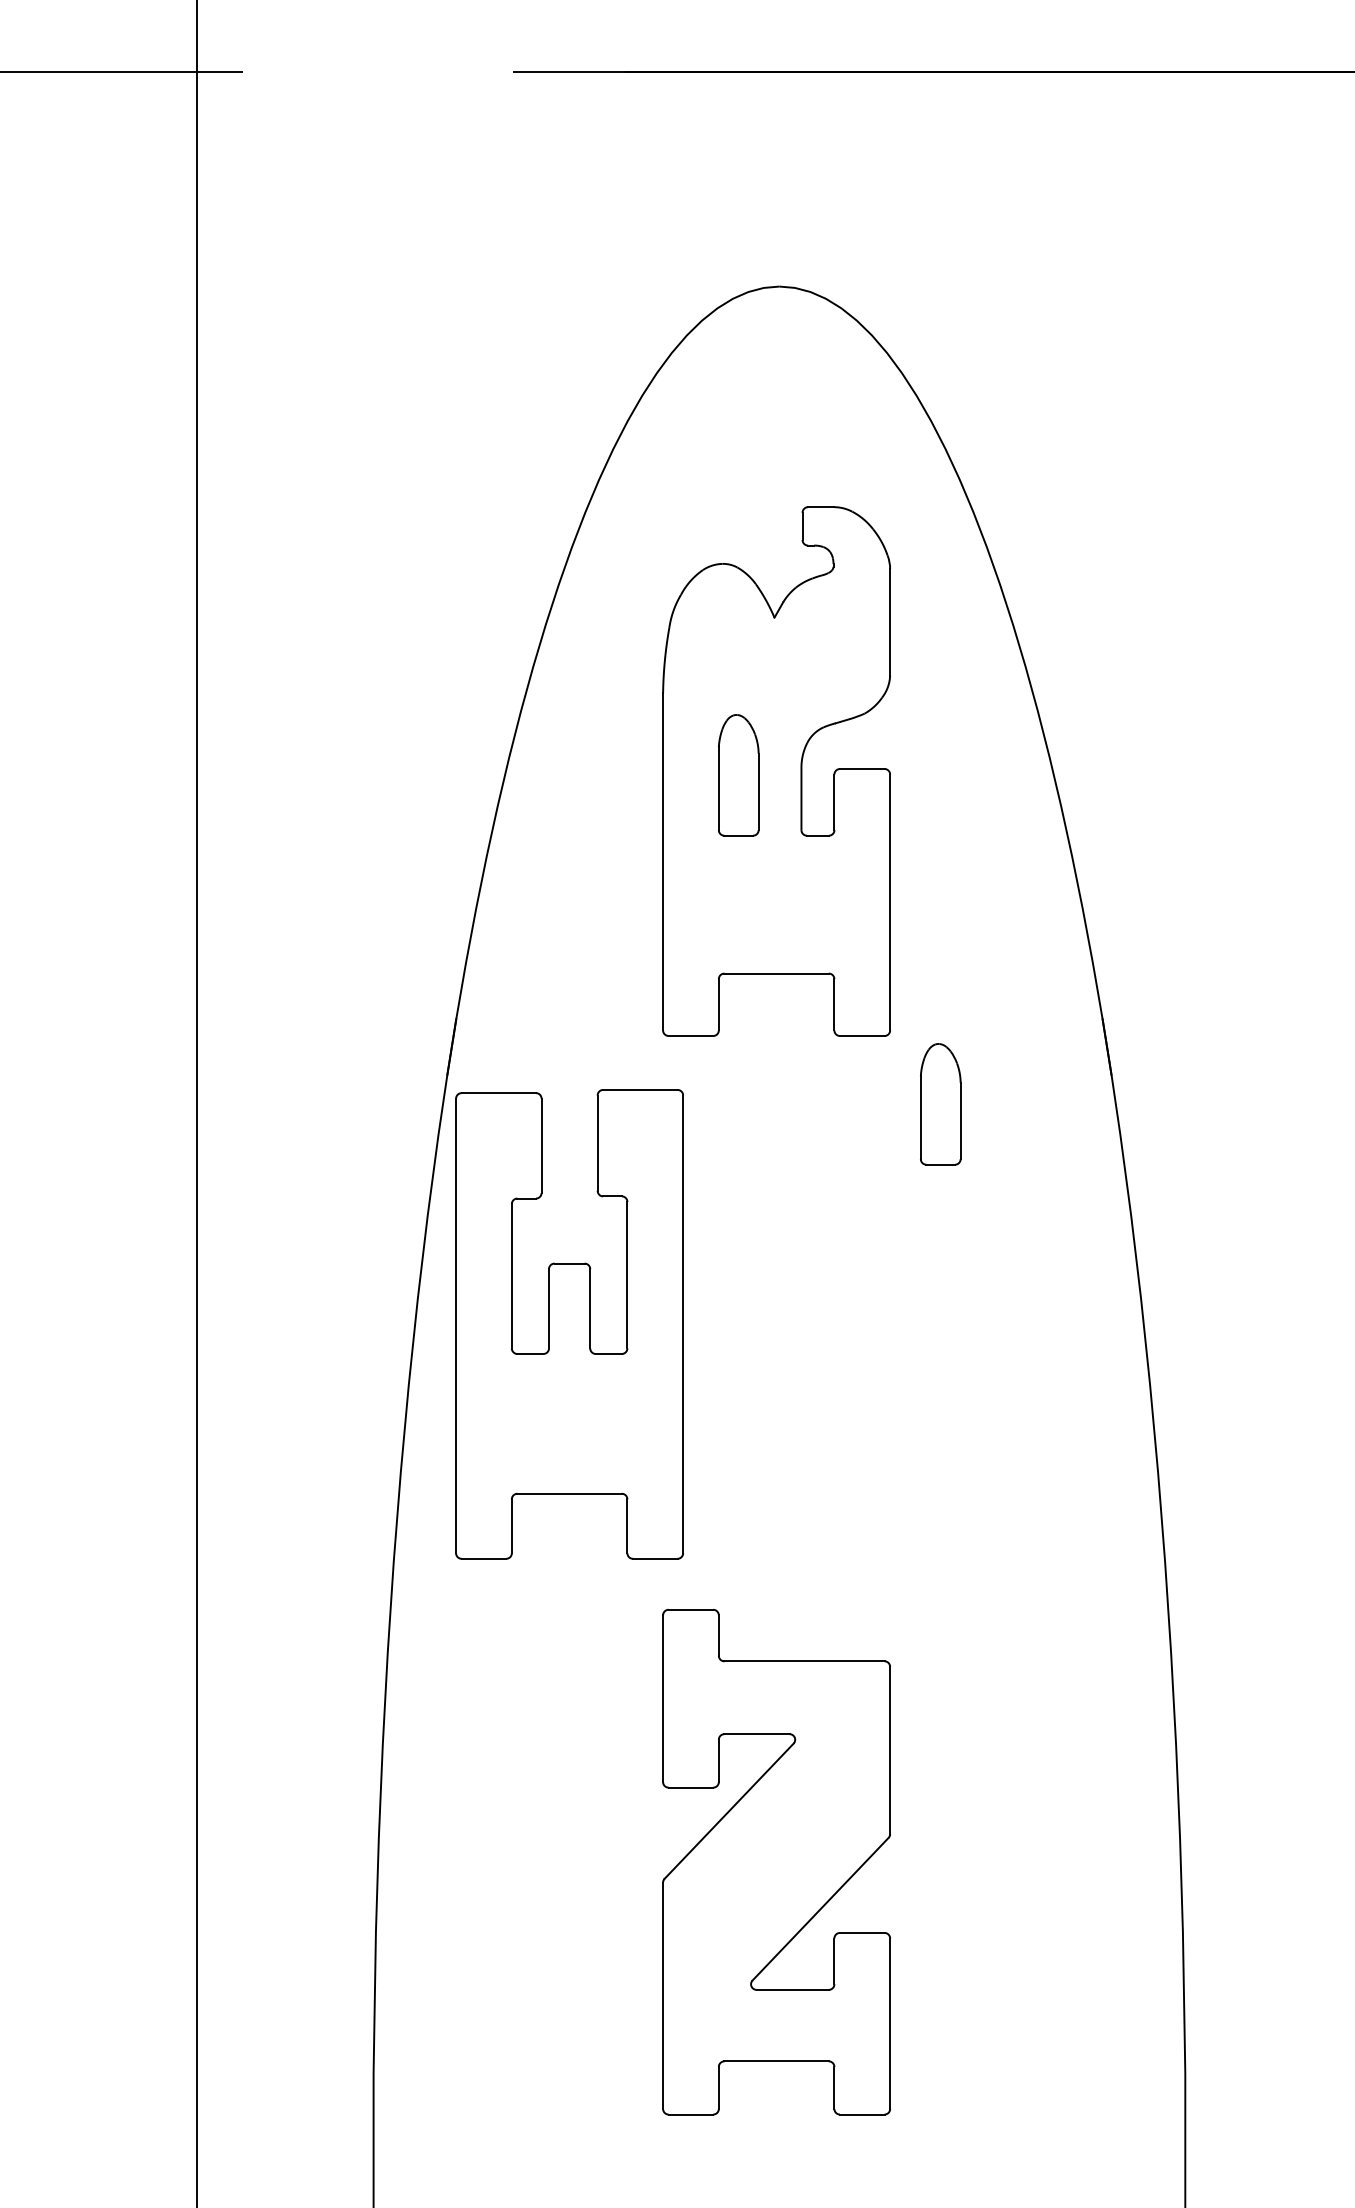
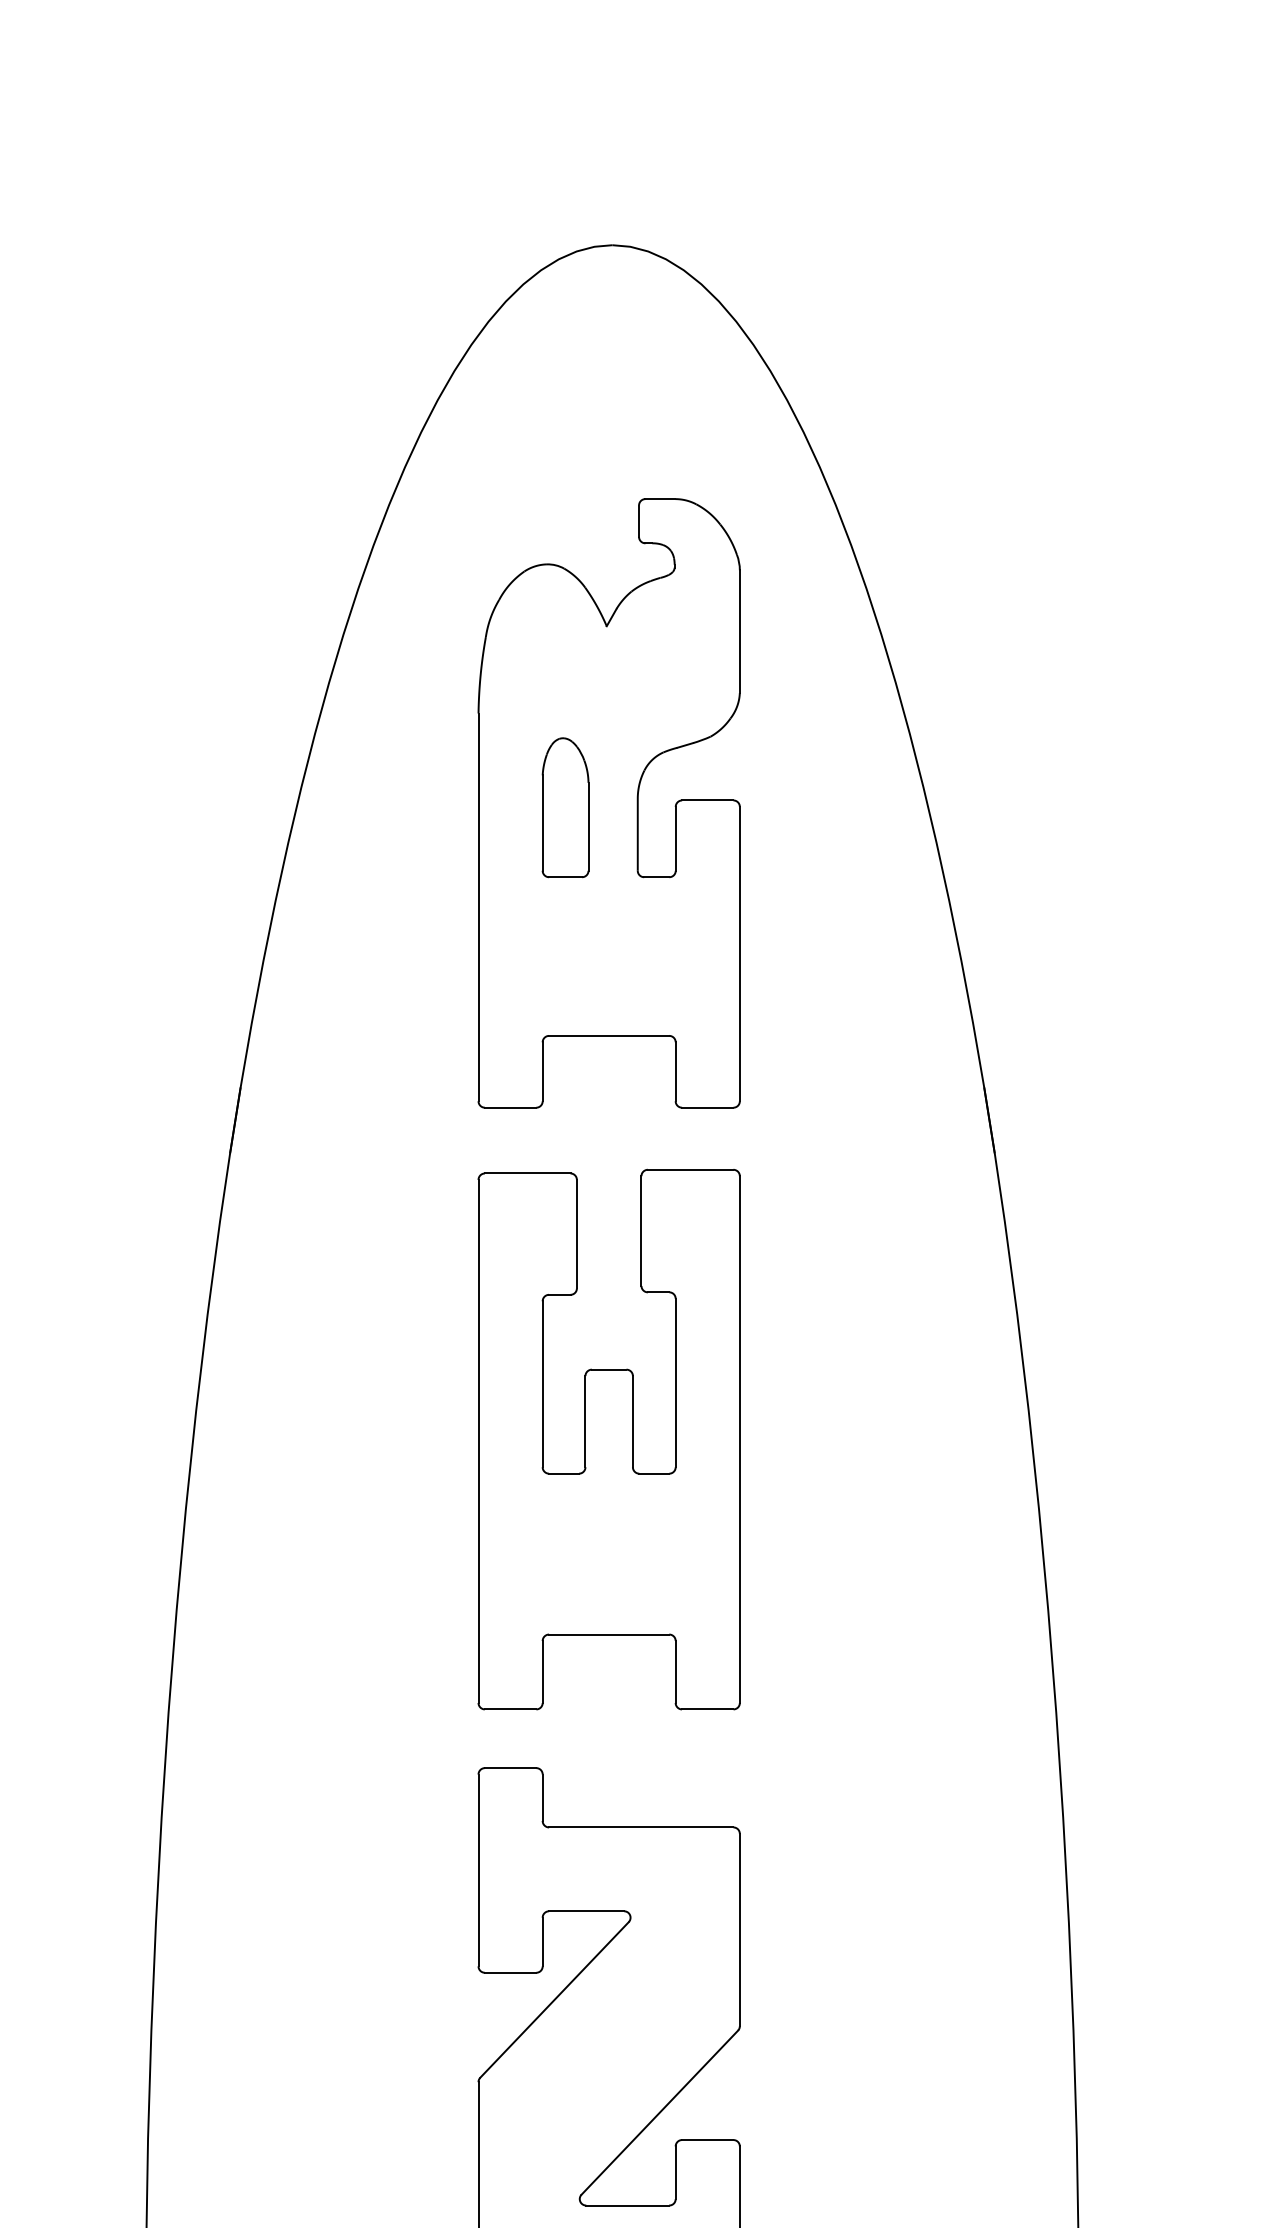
part: (940, 1104) -> (797, 1186), removed
part: (569, 1324) -> (609, 1439), moved

